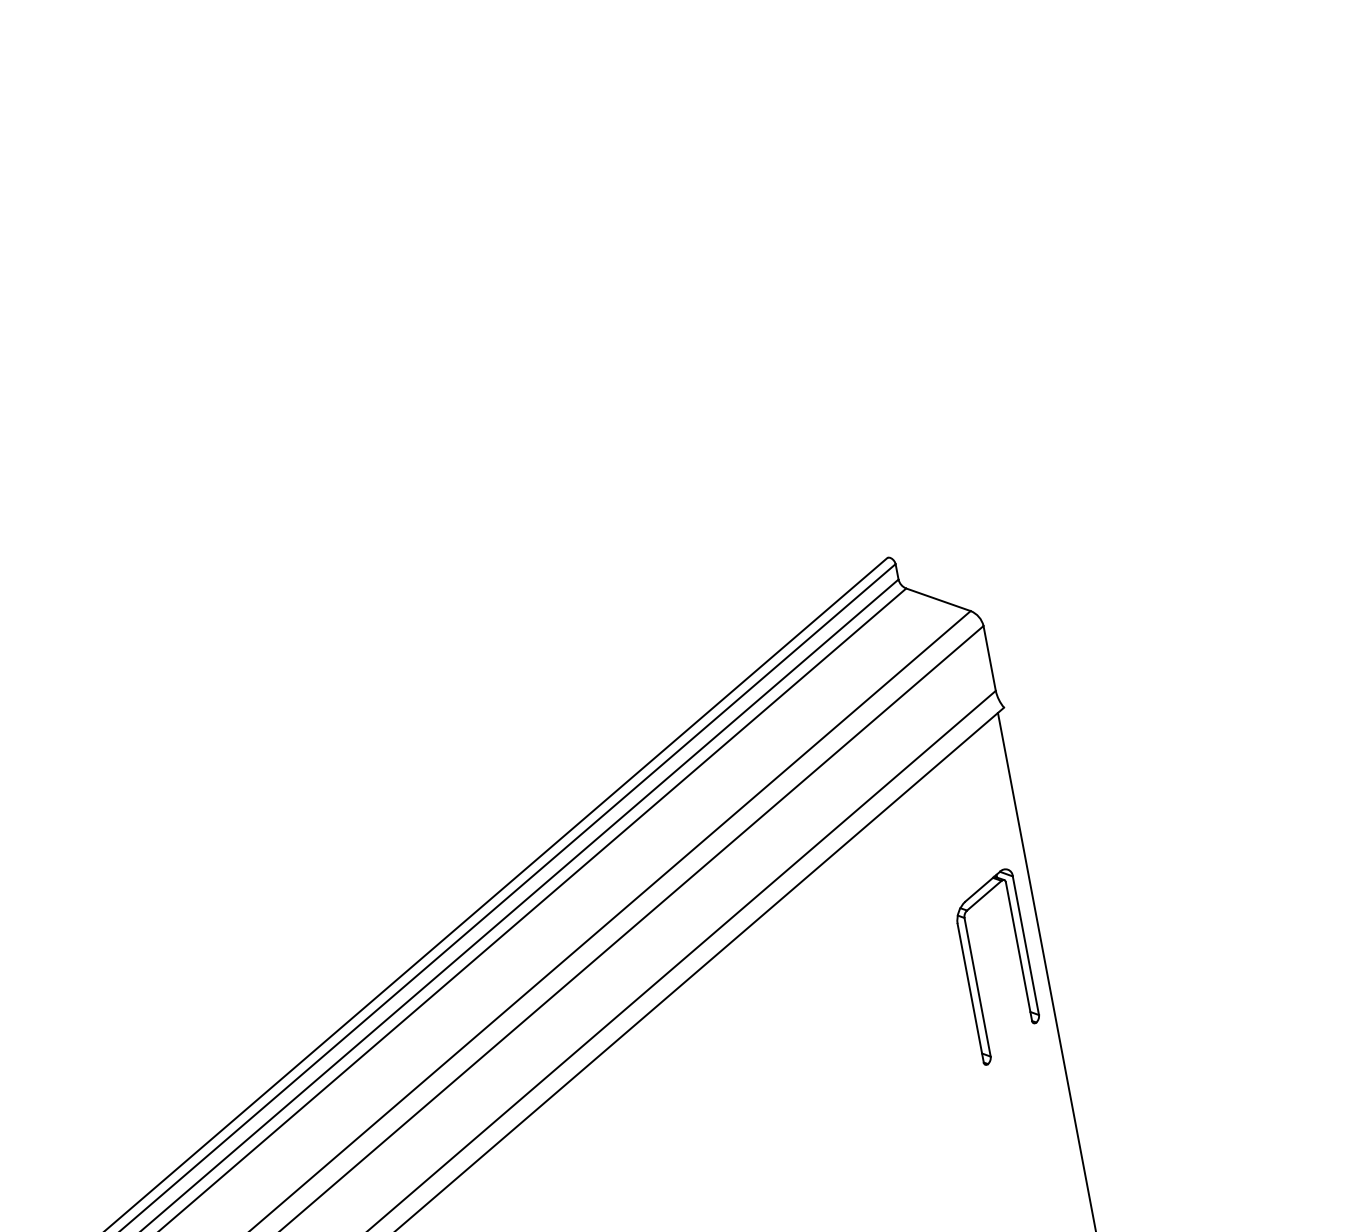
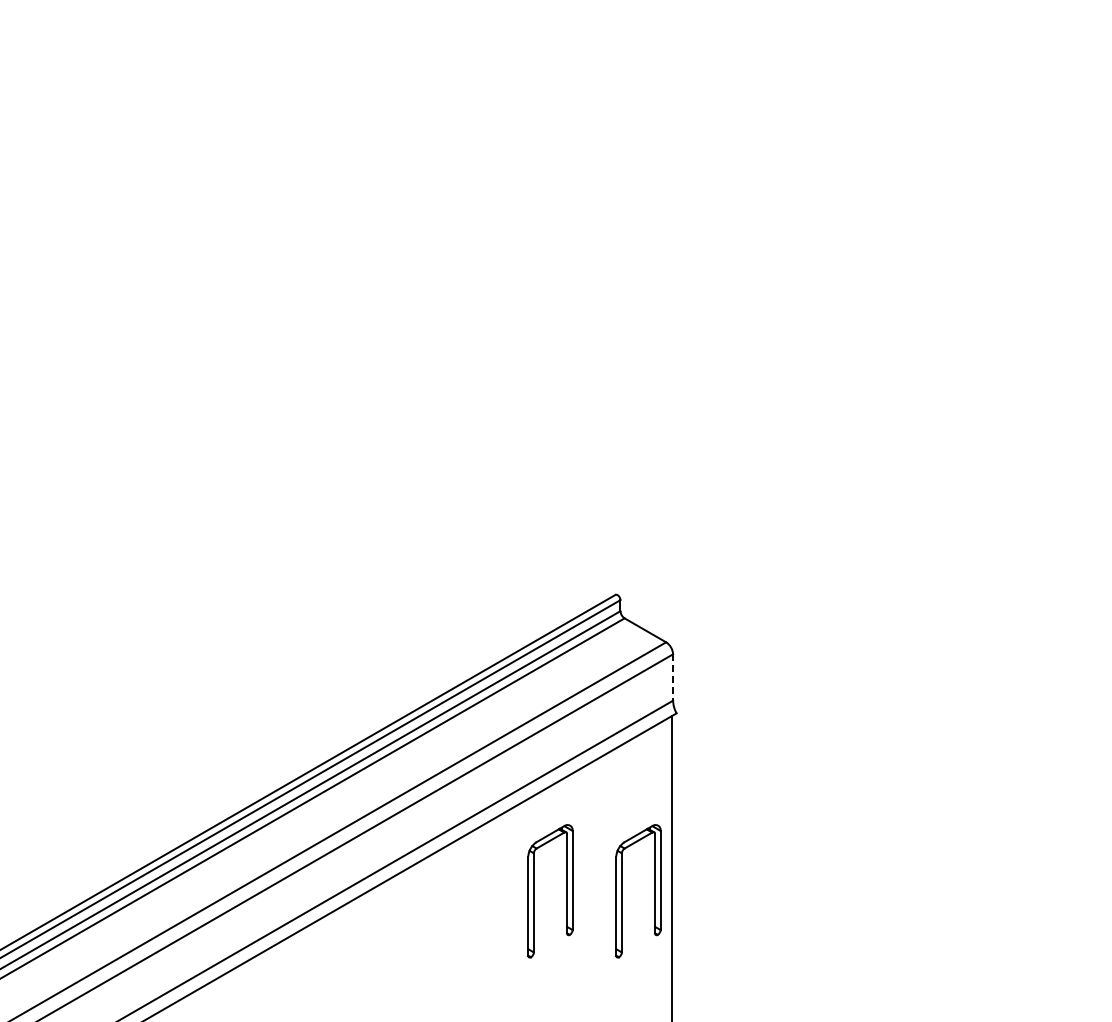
line: (990, 658) -> (673, 677), solid -> dashed
part: (852, 994) -> (534, 891), added

